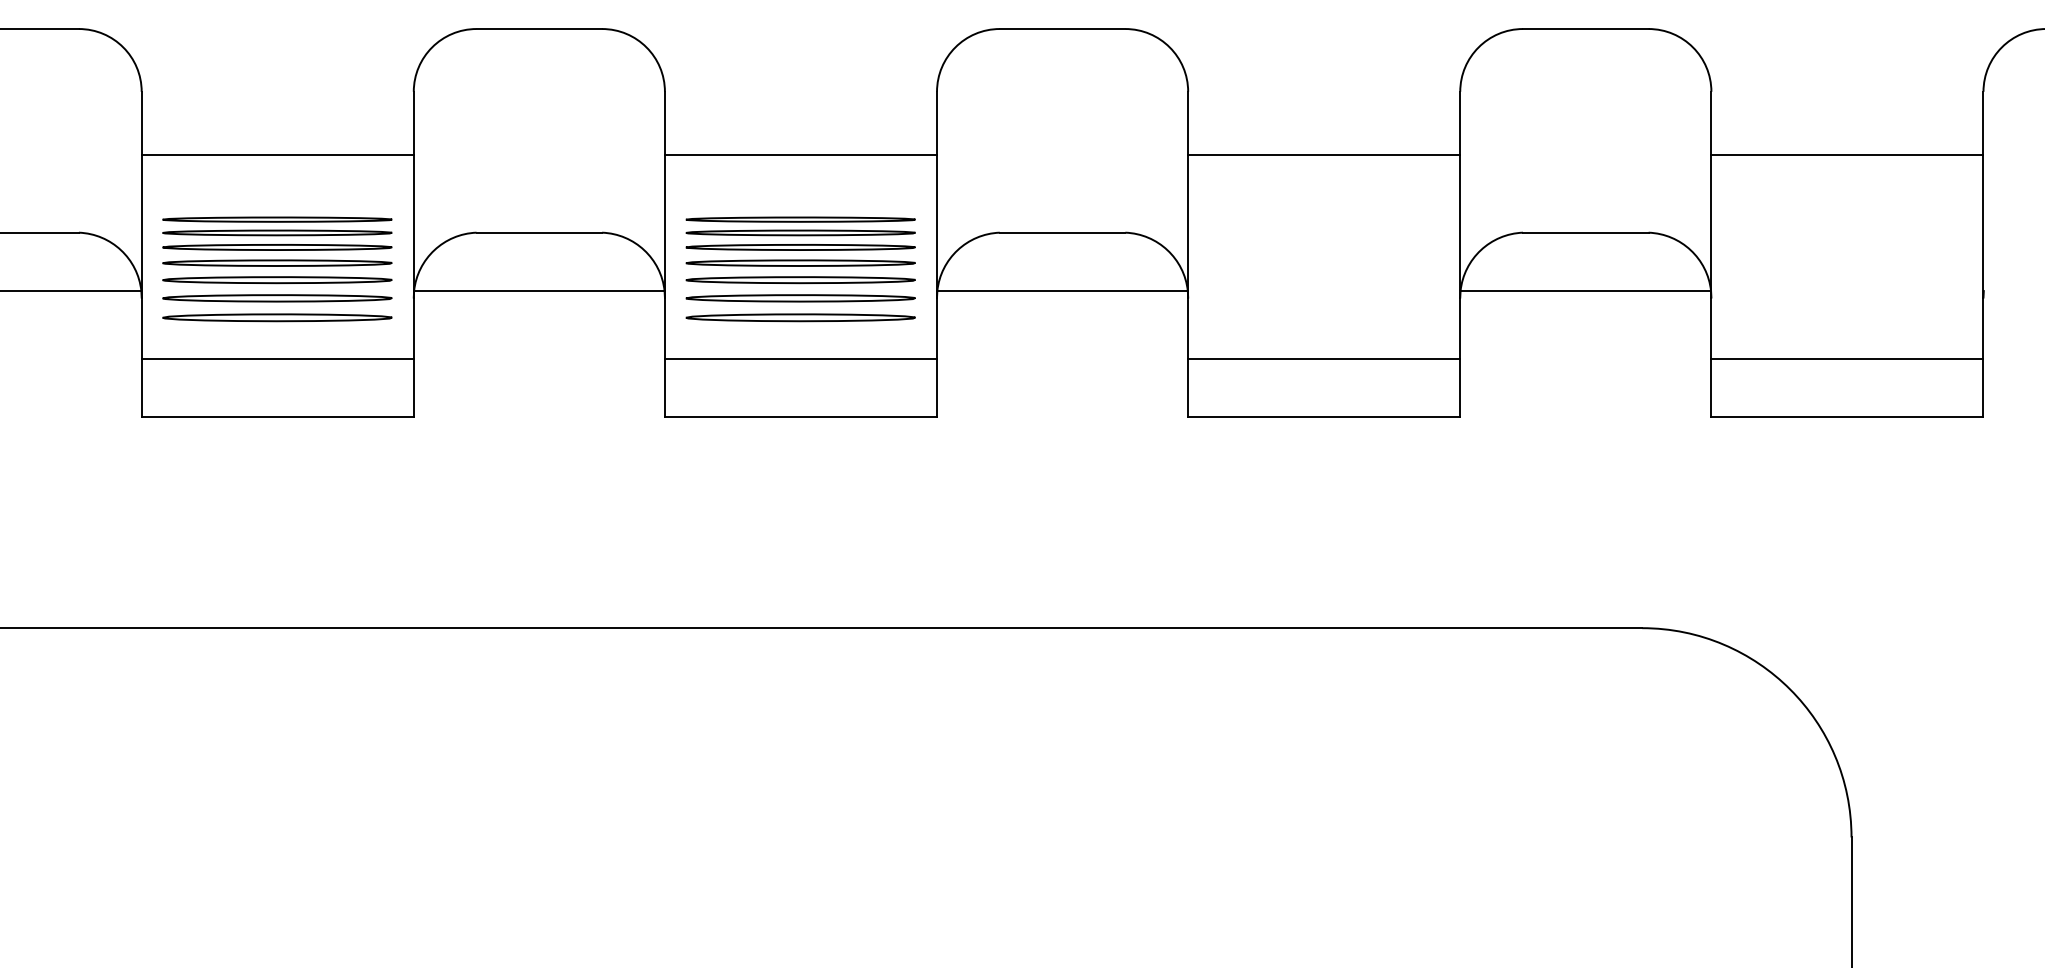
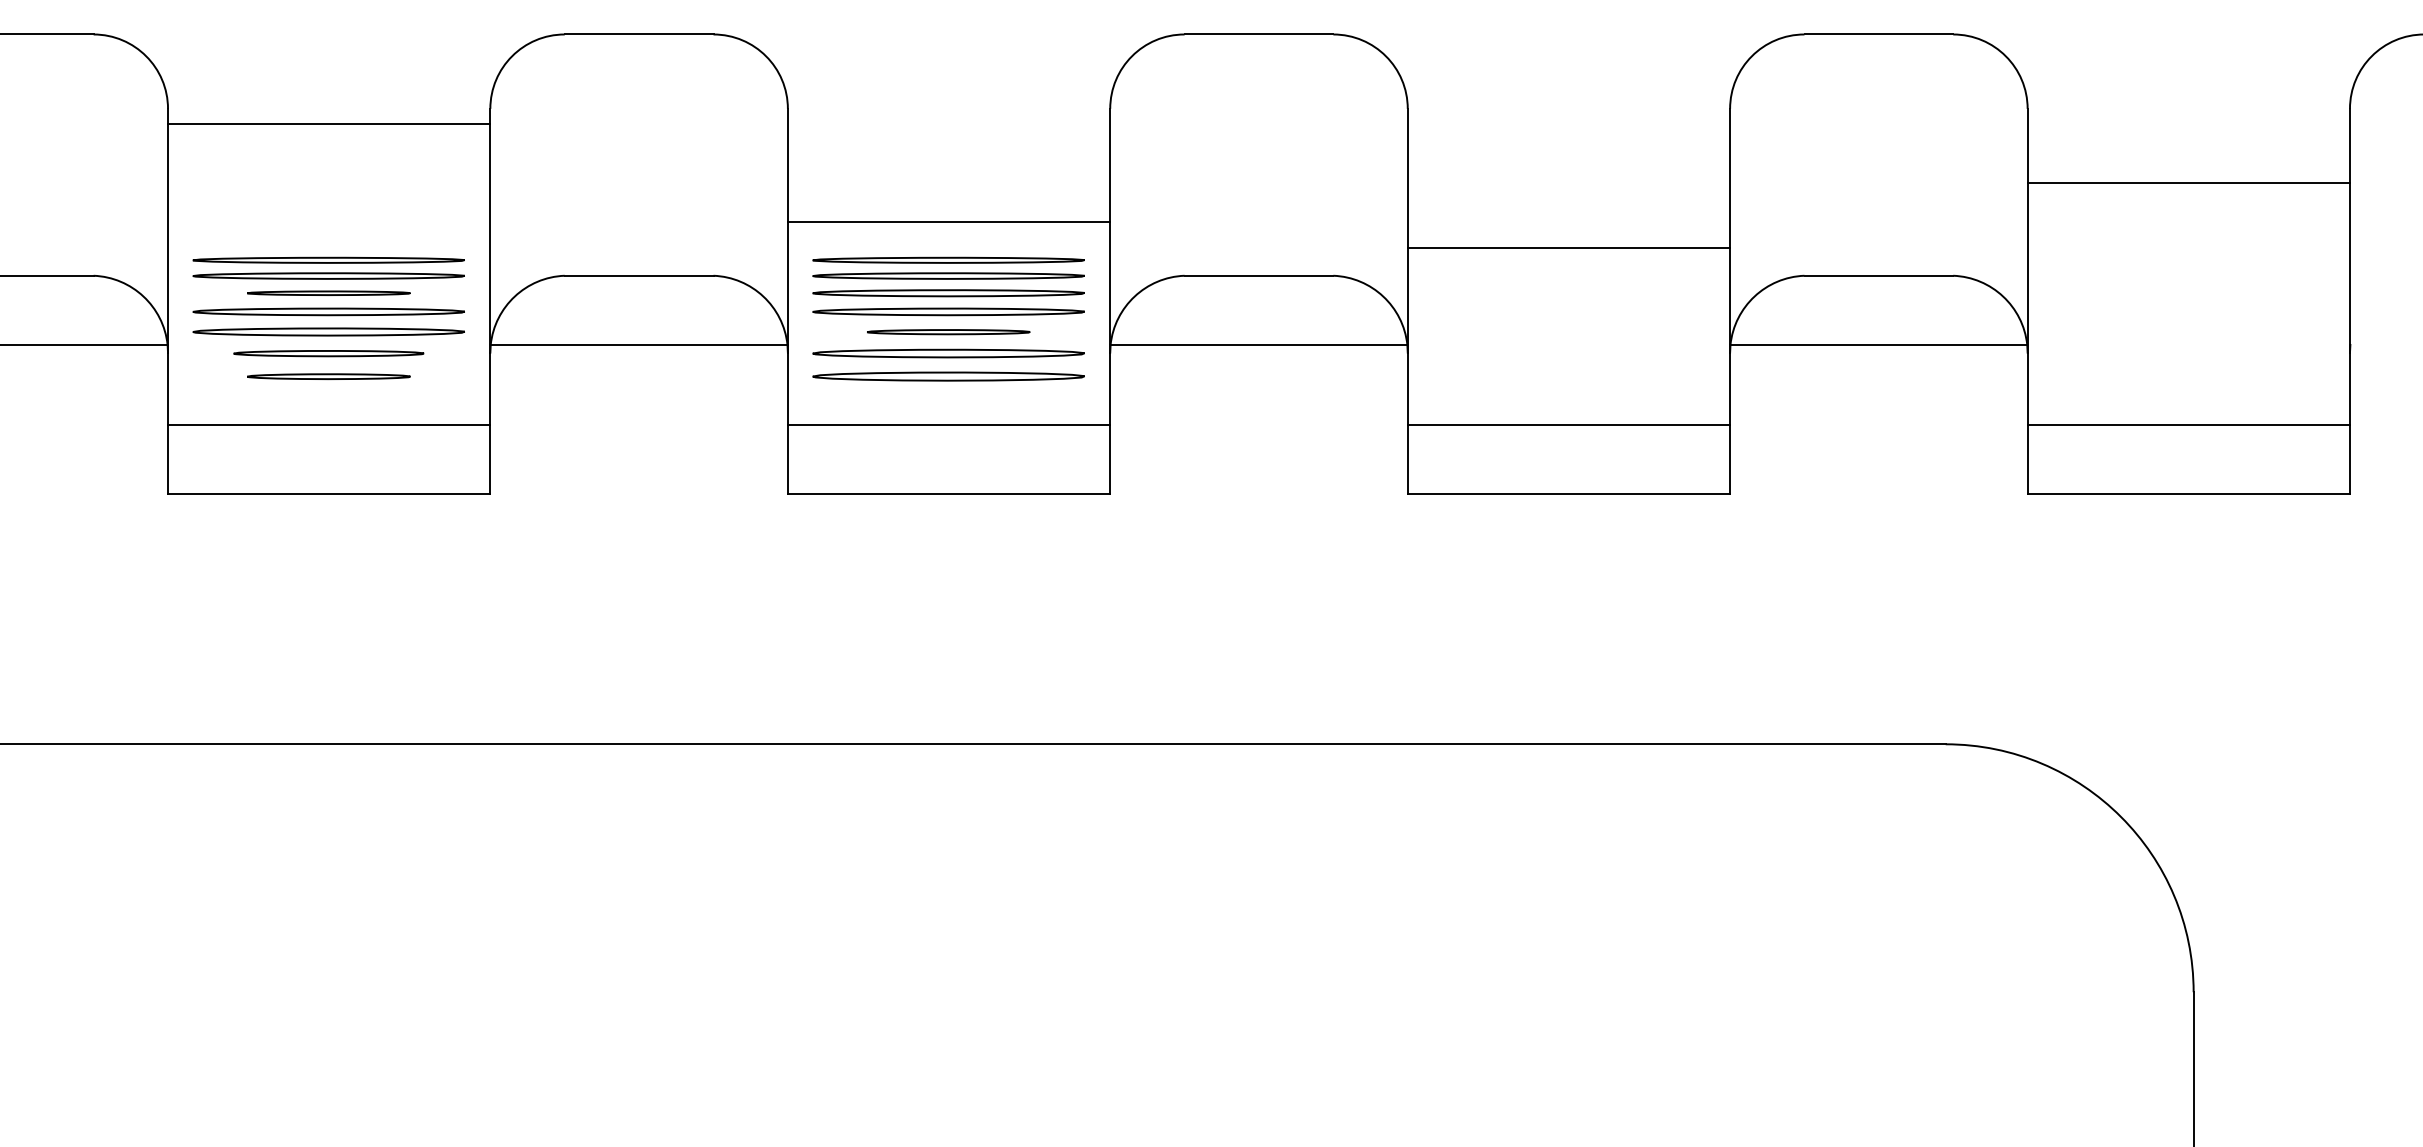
line: (277, 154) -> (328, 123), moved
line: (800, 154) -> (948, 222), moved
line: (1324, 154) -> (1569, 248), moved
part: (277, 247) -> (328, 293), size x0.6
part: (800, 280) -> (948, 332), size x0.6
part: (277, 298) -> (328, 353), size x0.7
part: (277, 317) -> (328, 376), size x0.6

